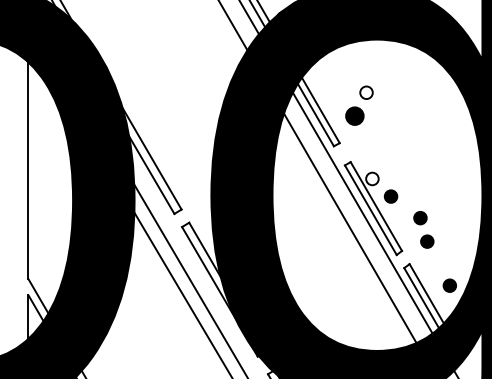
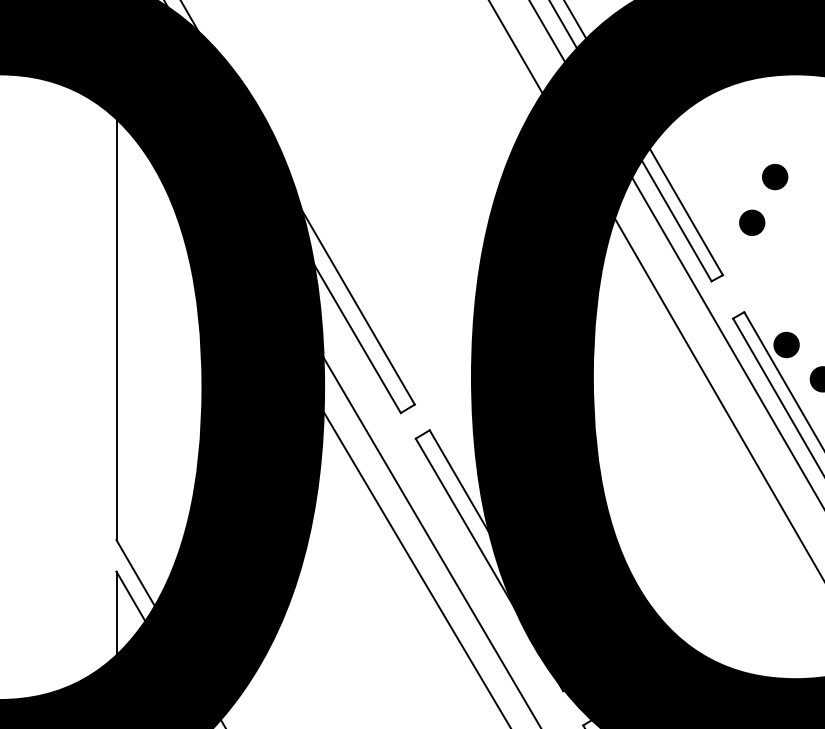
fill: (366, 92) -> (775, 176), added
part: (354, 116) -> (751, 223), size x0.71
fill: (372, 178) -> (786, 344), added

